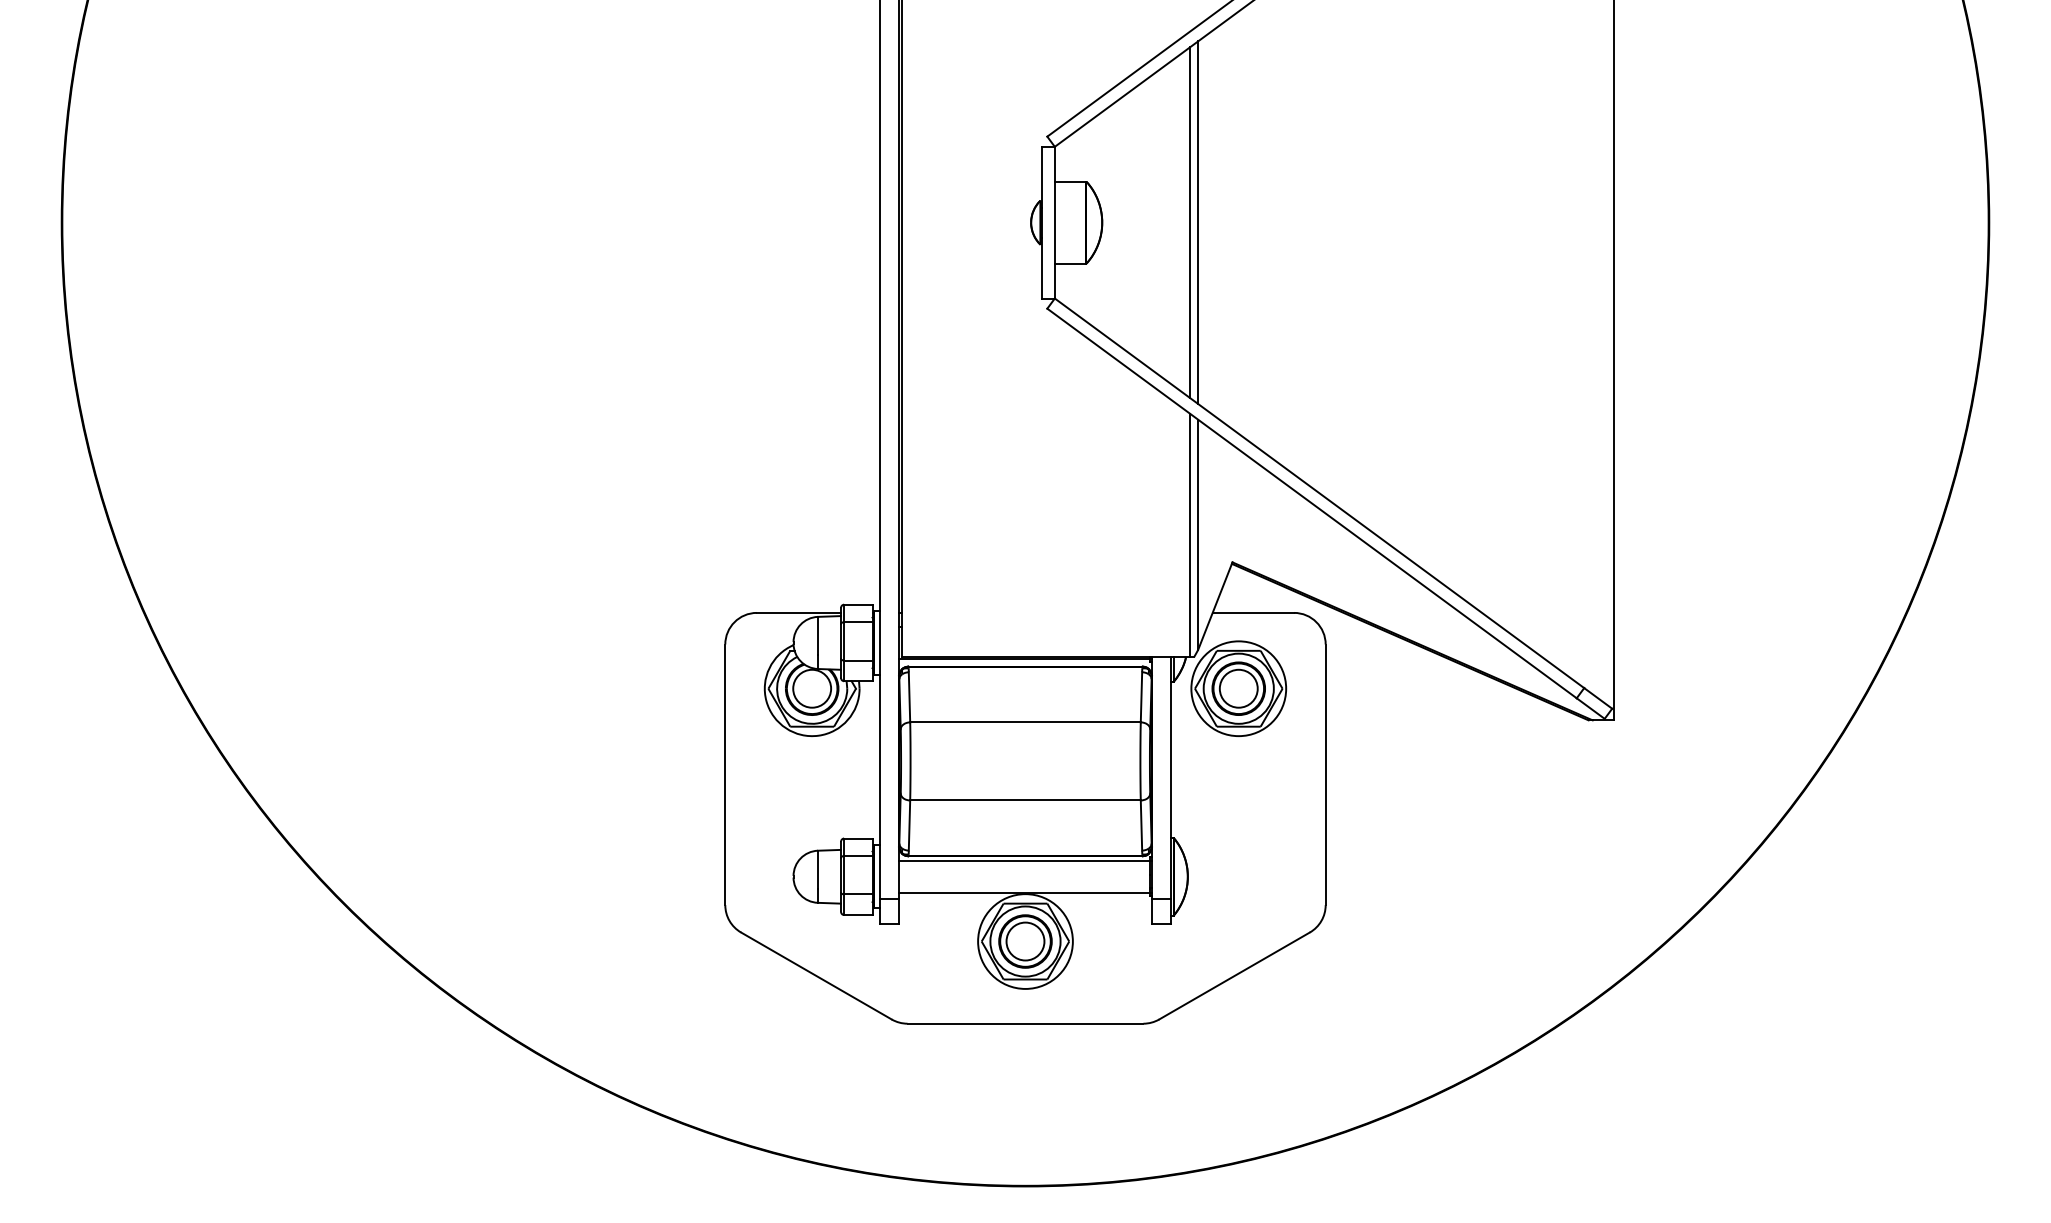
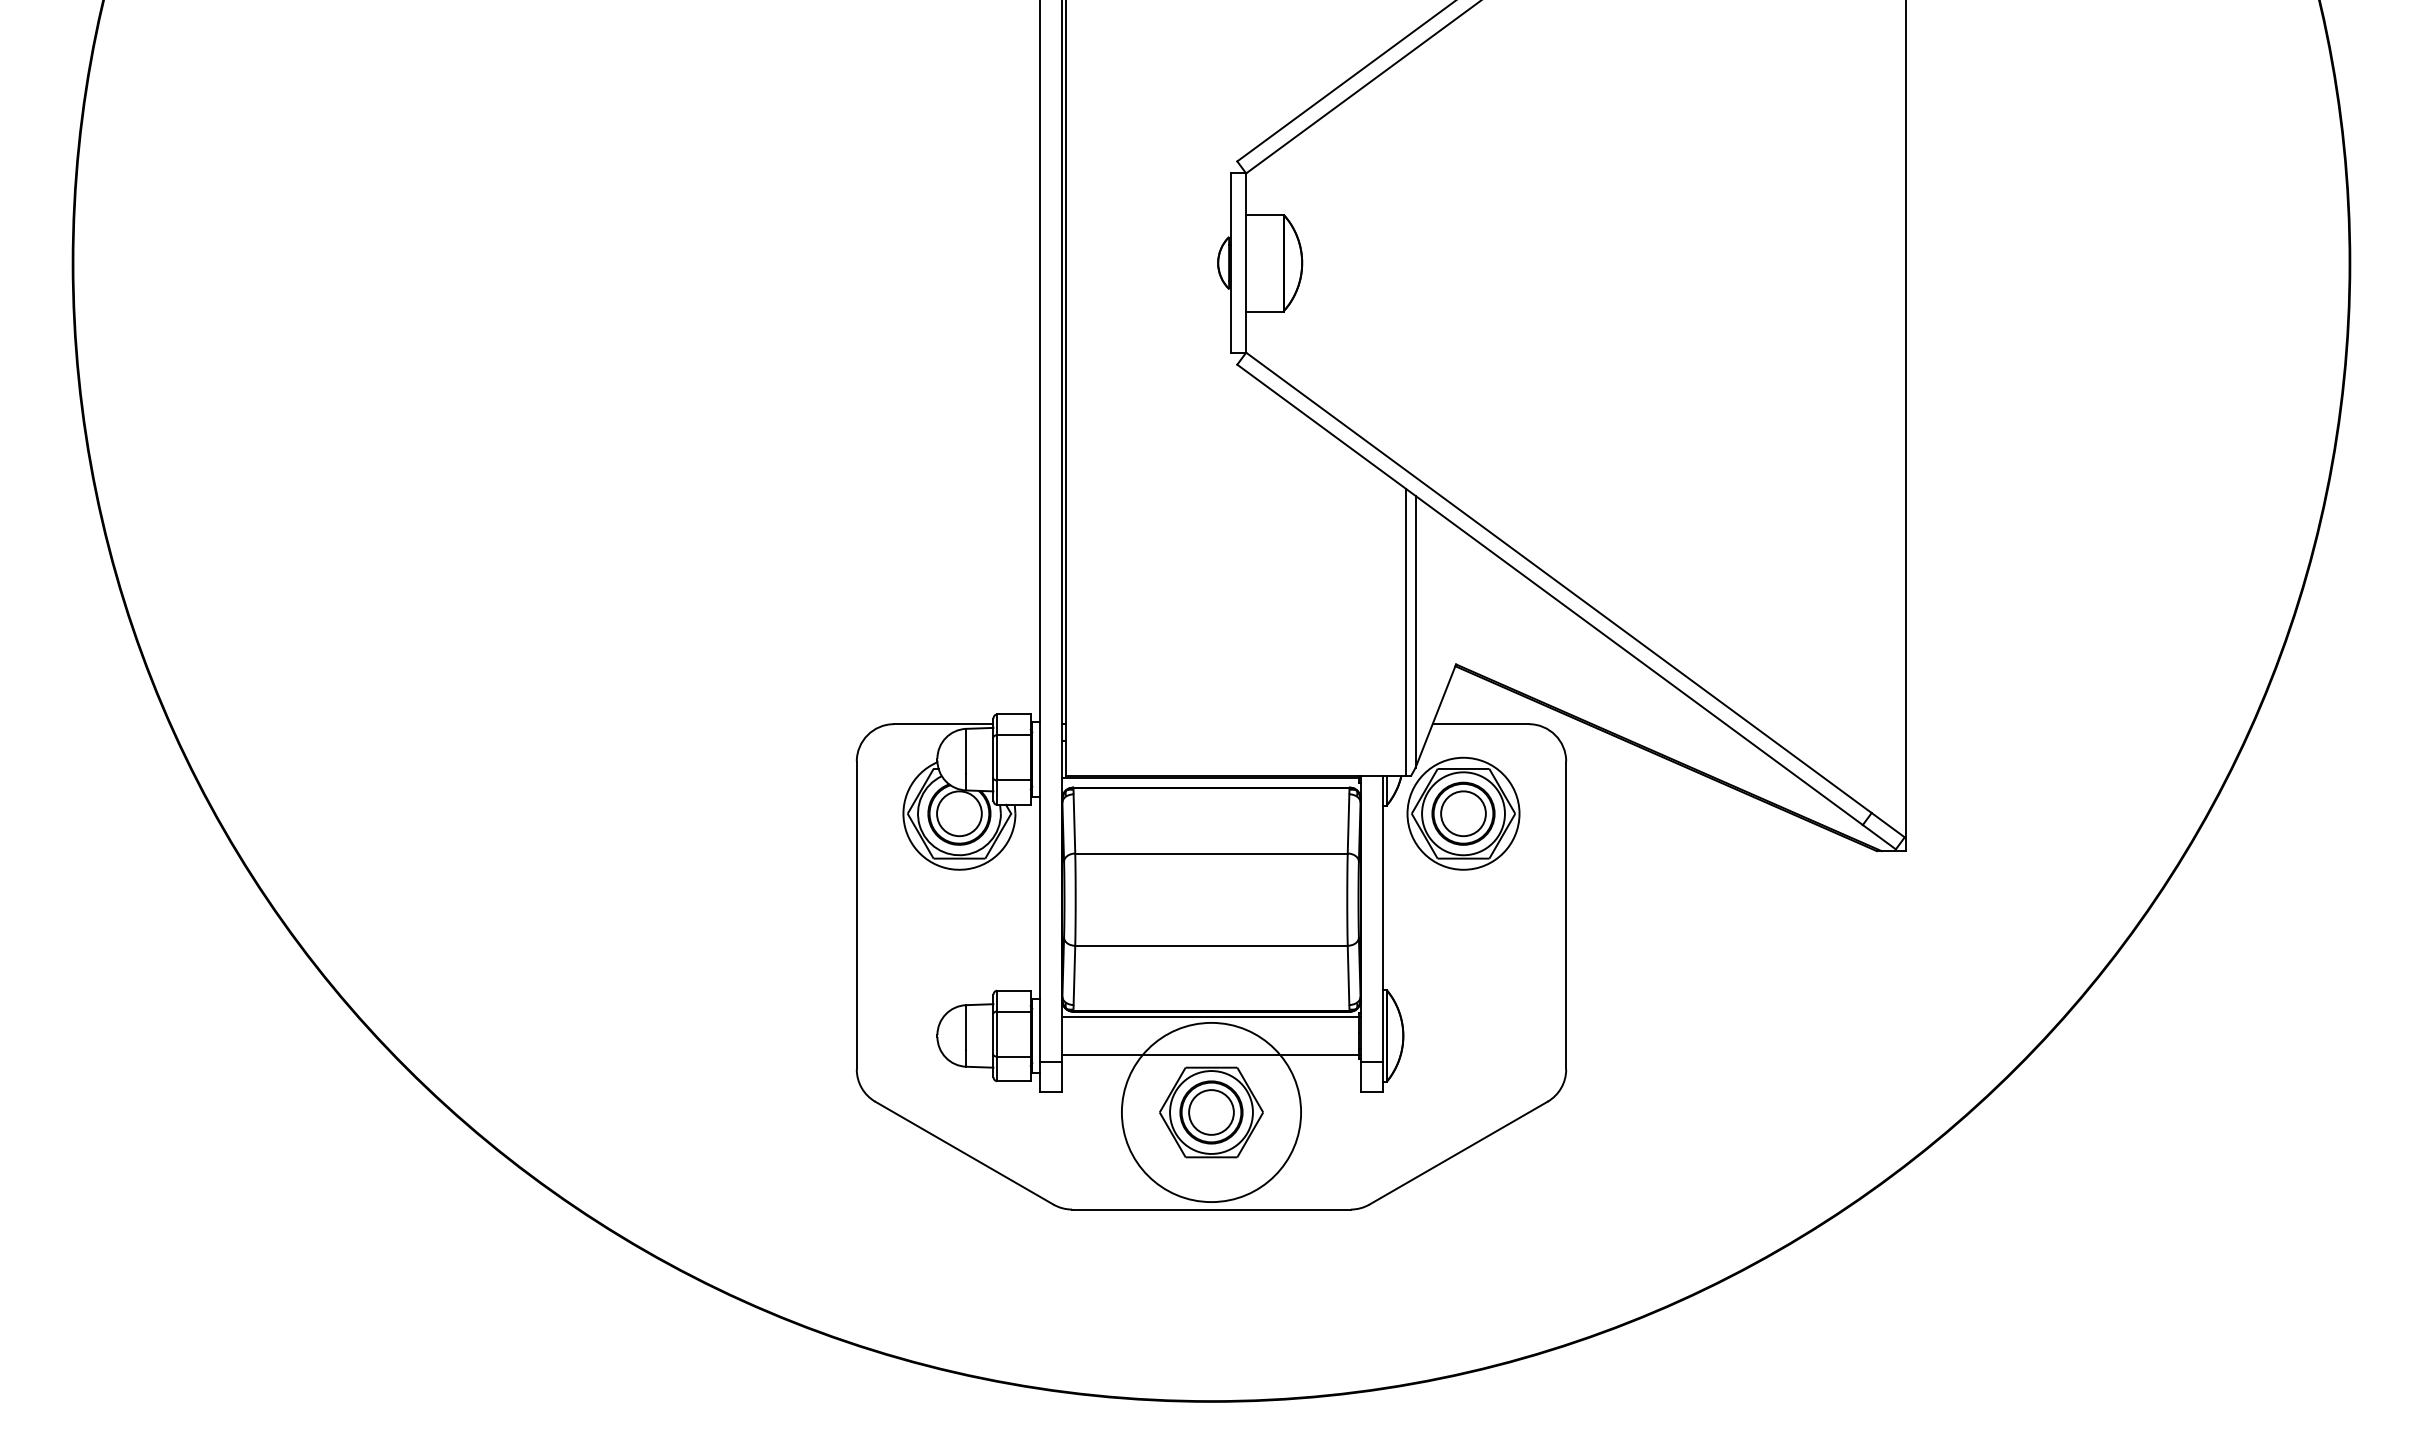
line: (1189, 222) -> (1405, 262), removed
line: (1198, 222) -> (1415, 262), removed
circle: (1025, 941) -> (1211, 1112), size x1.6

